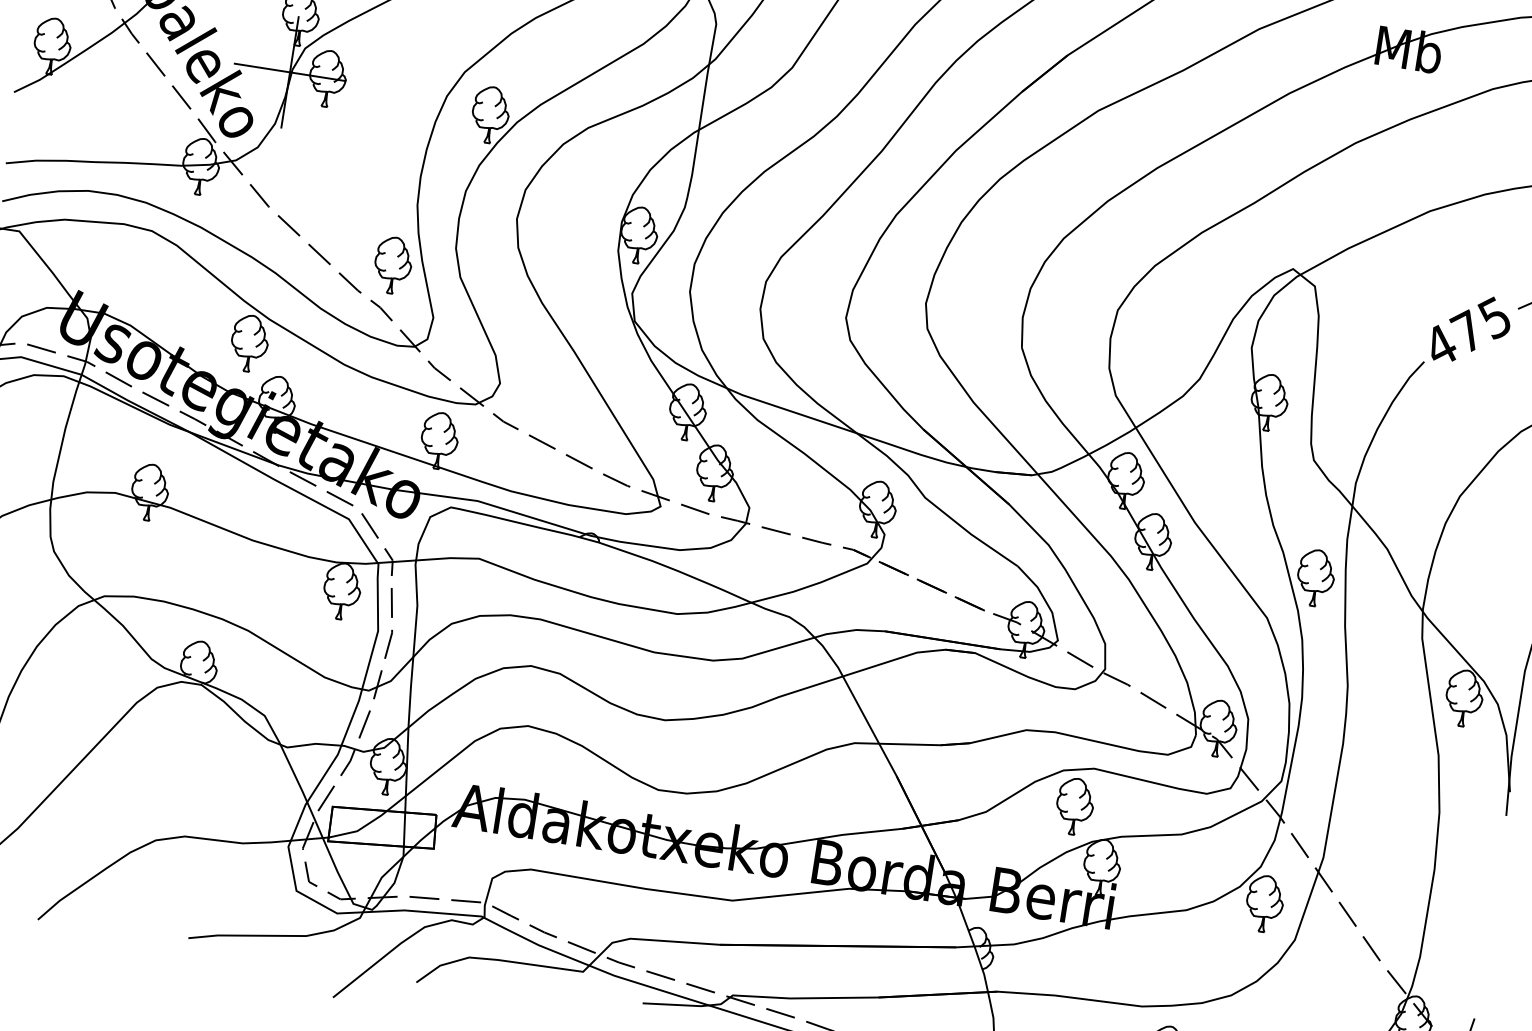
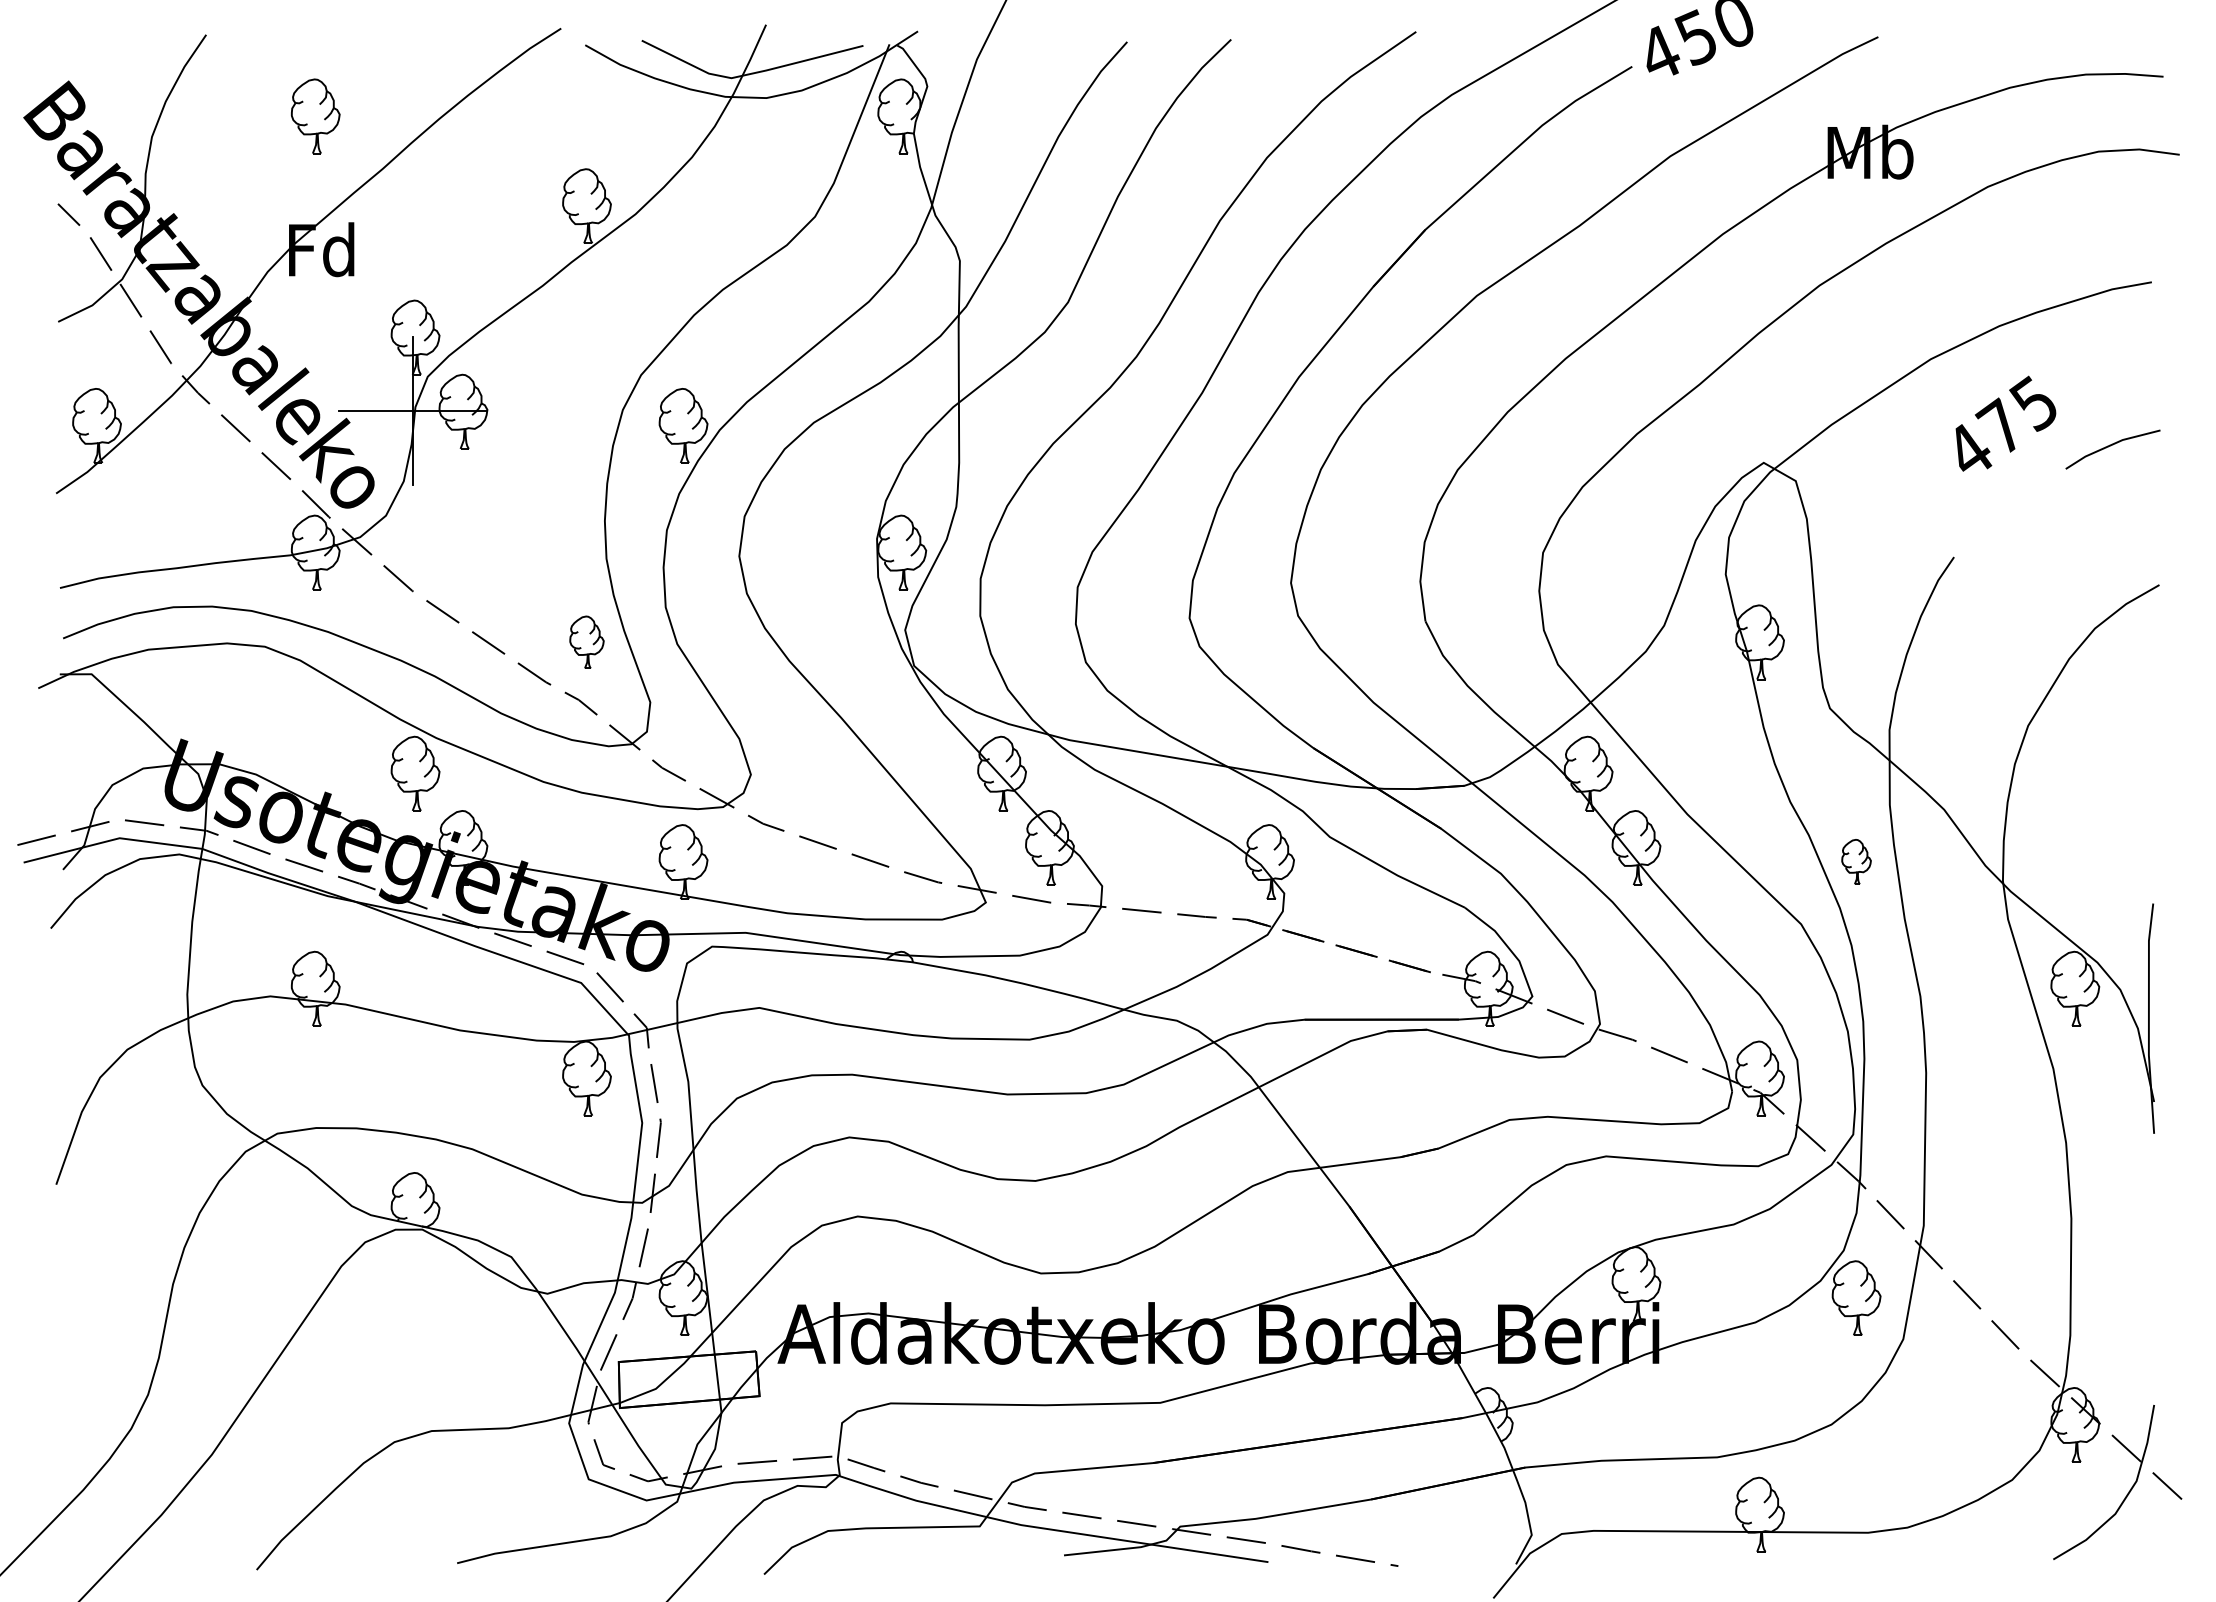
part: (392, 265) -> (586, 642), size x0.7
text: (1470, 329) -> (2005, 423), moved
part: (1315, 577) -> (1856, 861), size x0.6
part: (1074, 806) -> (1588, 1209), removed

